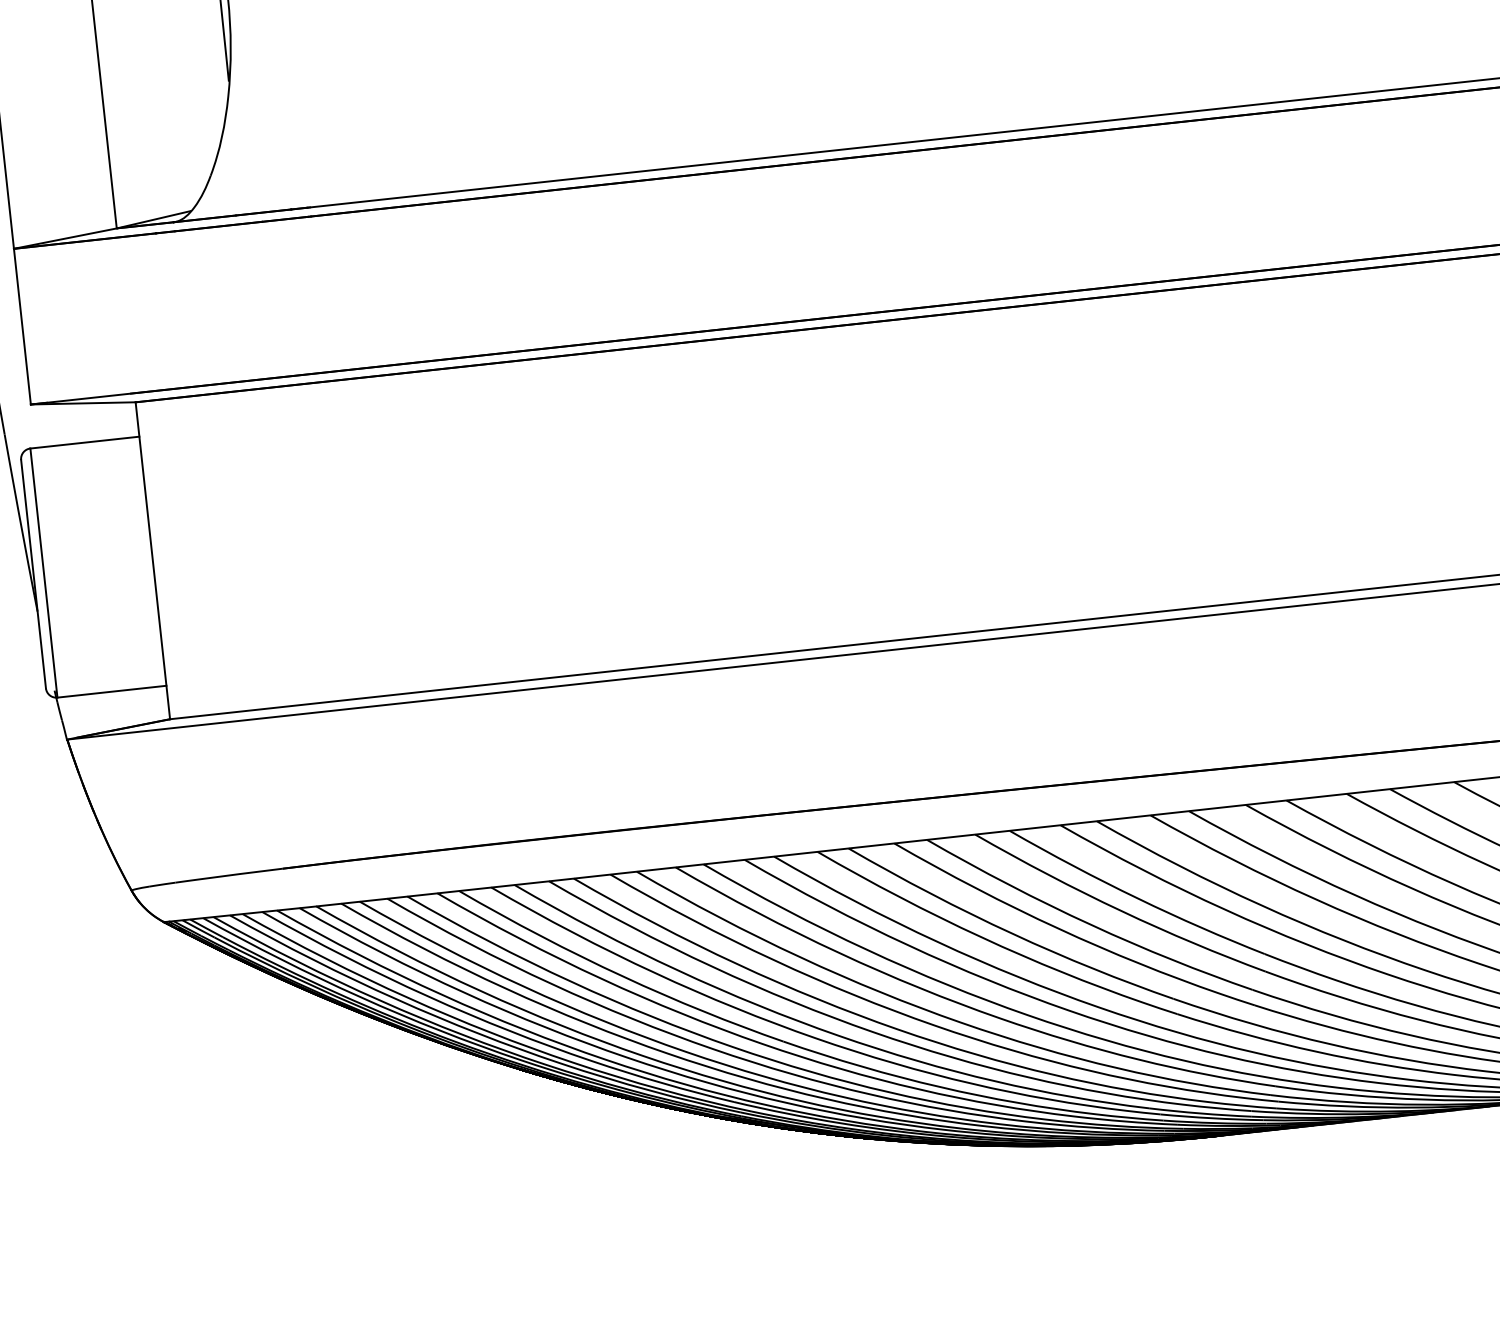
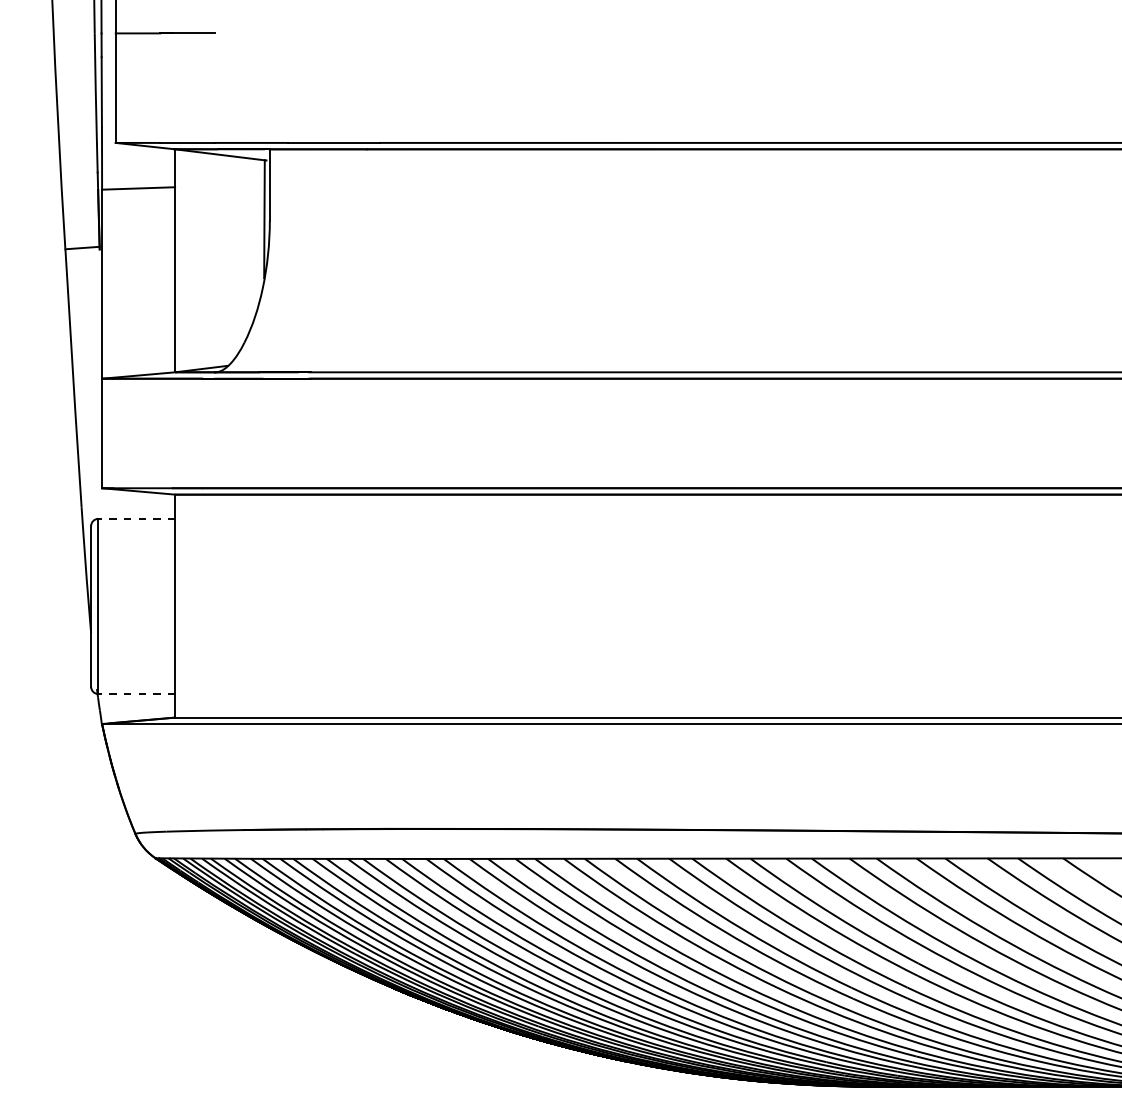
line: (84, 442) -> (136, 518), solid -> dashed
line: (111, 692) -> (136, 694), solid -> dashed

